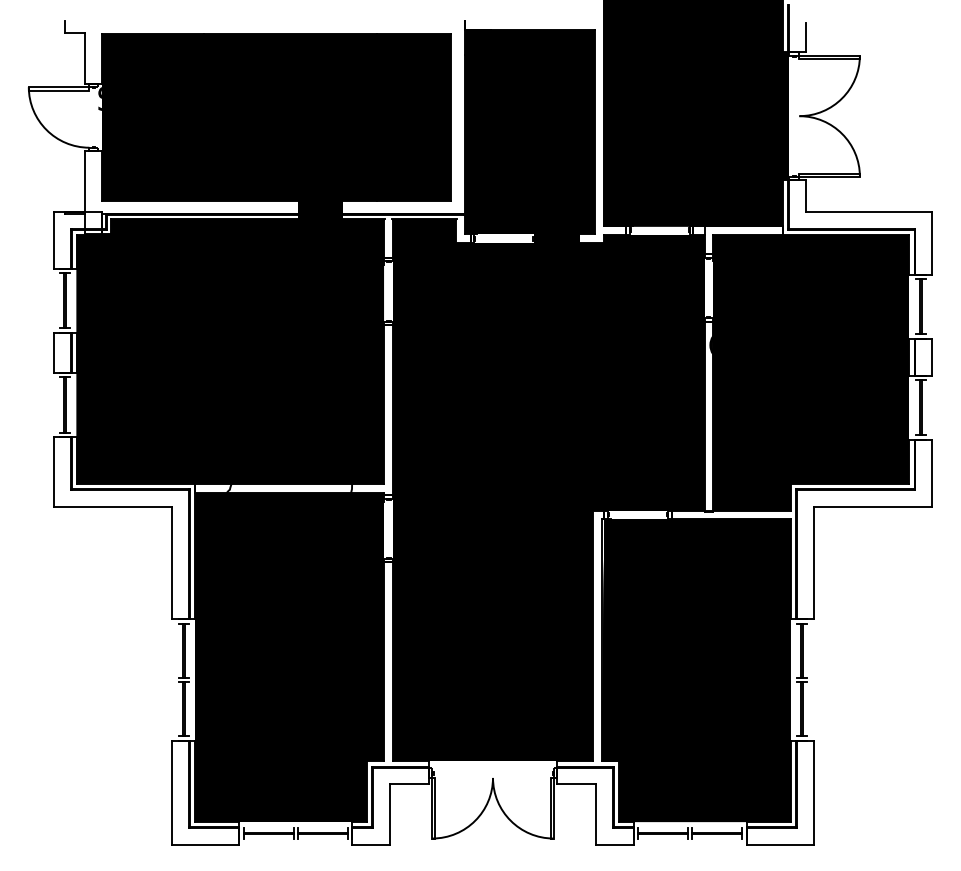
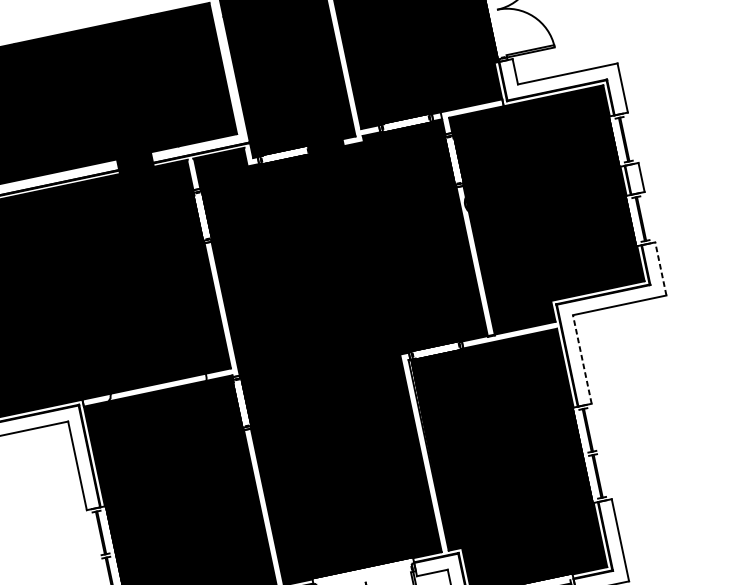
line: (932, 473) -> (661, 269), solid -> dashed
line: (813, 562) -> (582, 358), solid -> dashed

